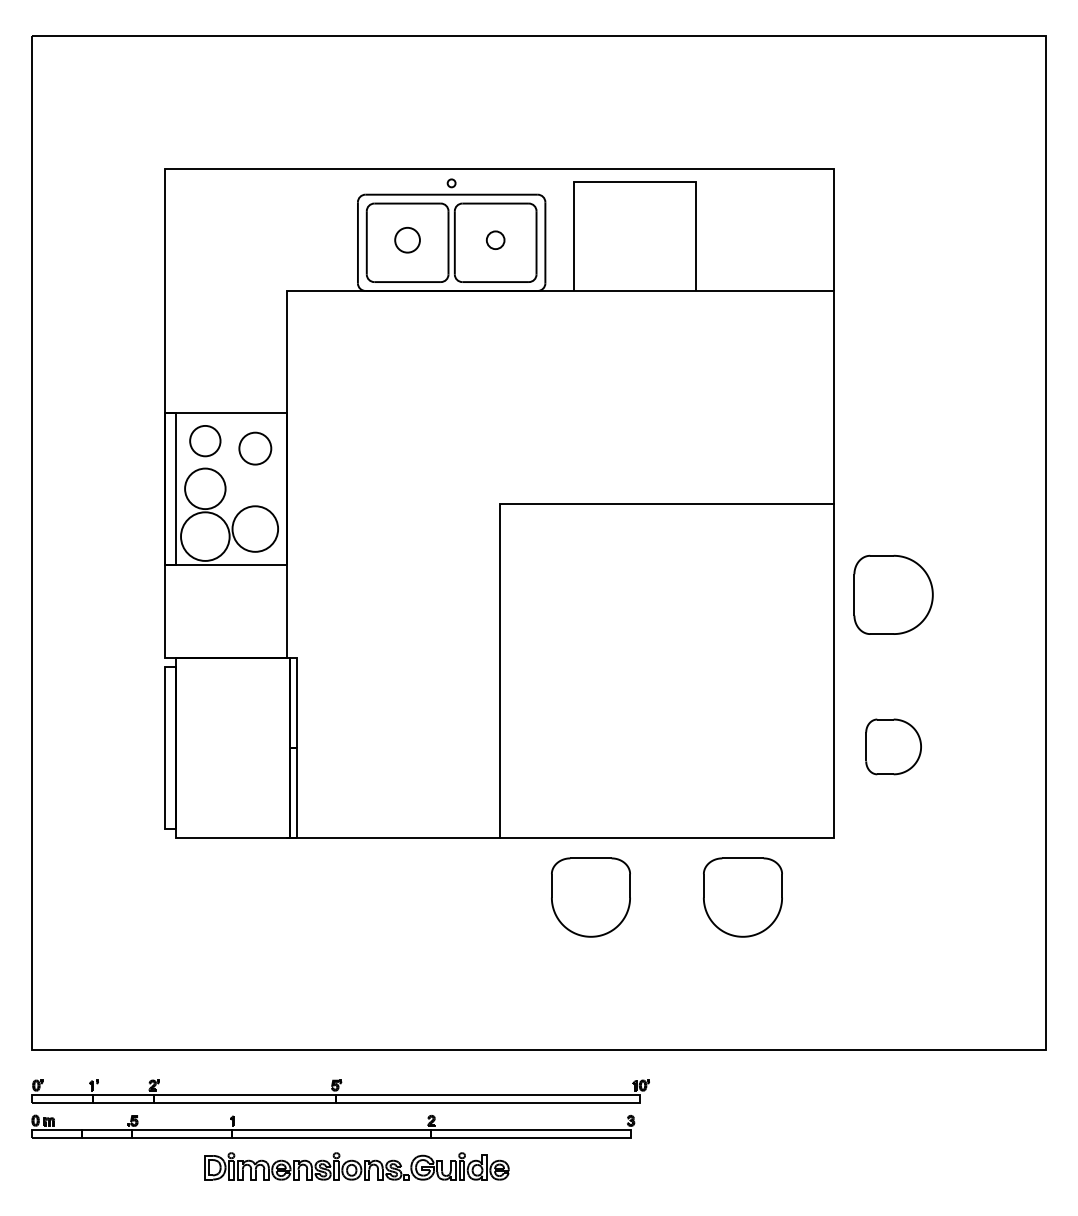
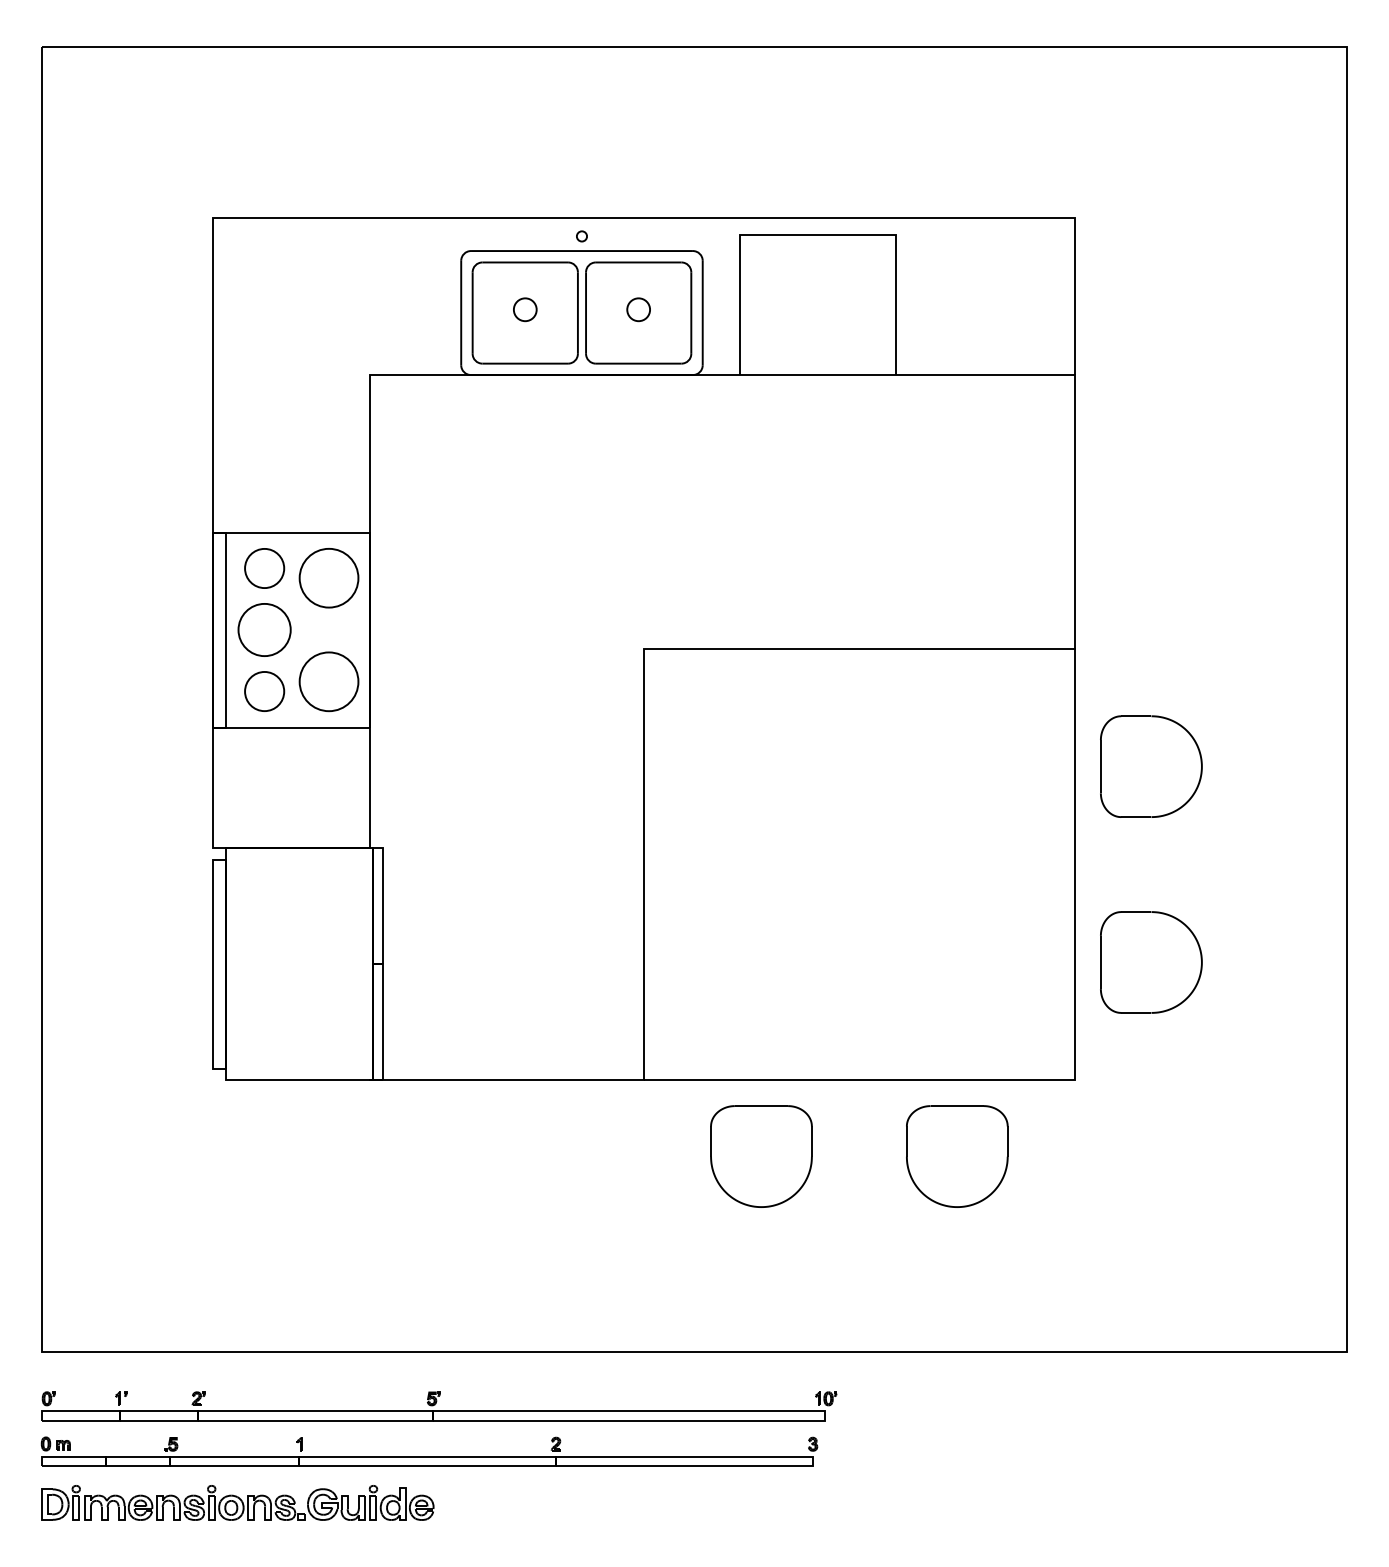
circle: (407, 240) -> (525, 309), size x0.71
circle: (254, 448) -> (328, 577), size x1.43
circle: (205, 536) -> (264, 691), size x0.62
part: (893, 746) -> (1151, 962), size x1.43
part: (356, 1166) -> (237, 1502), moved

